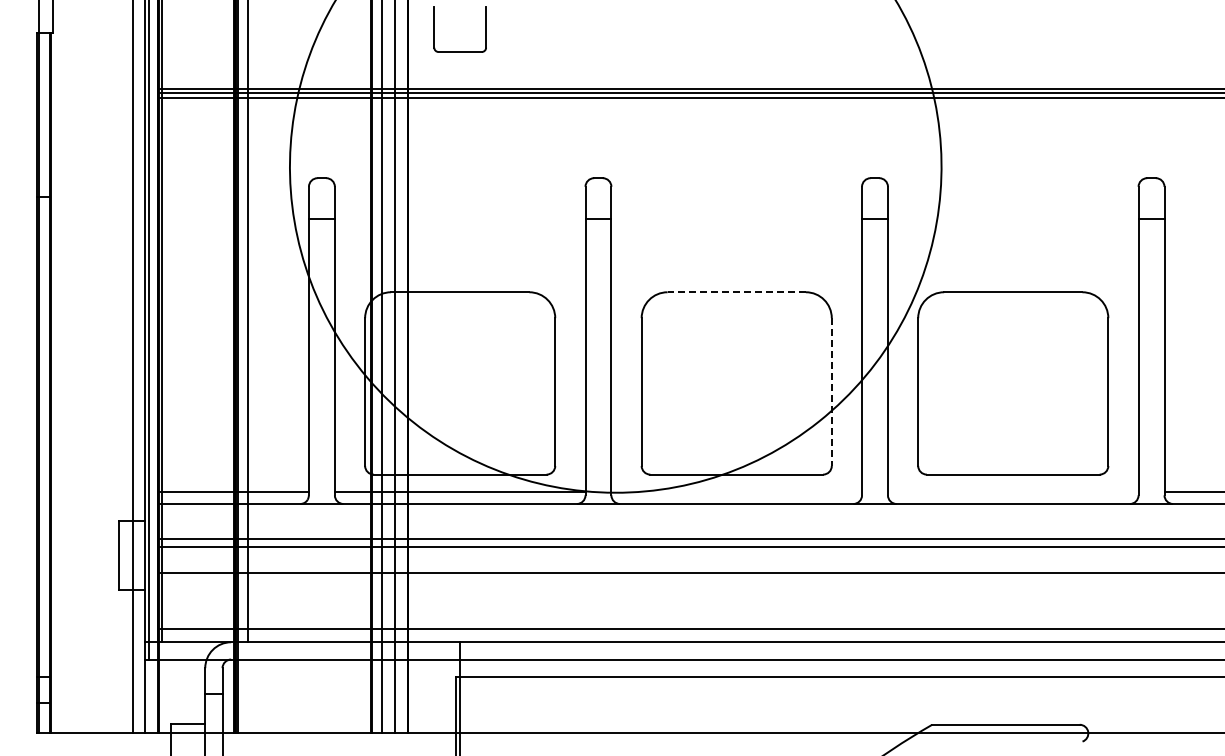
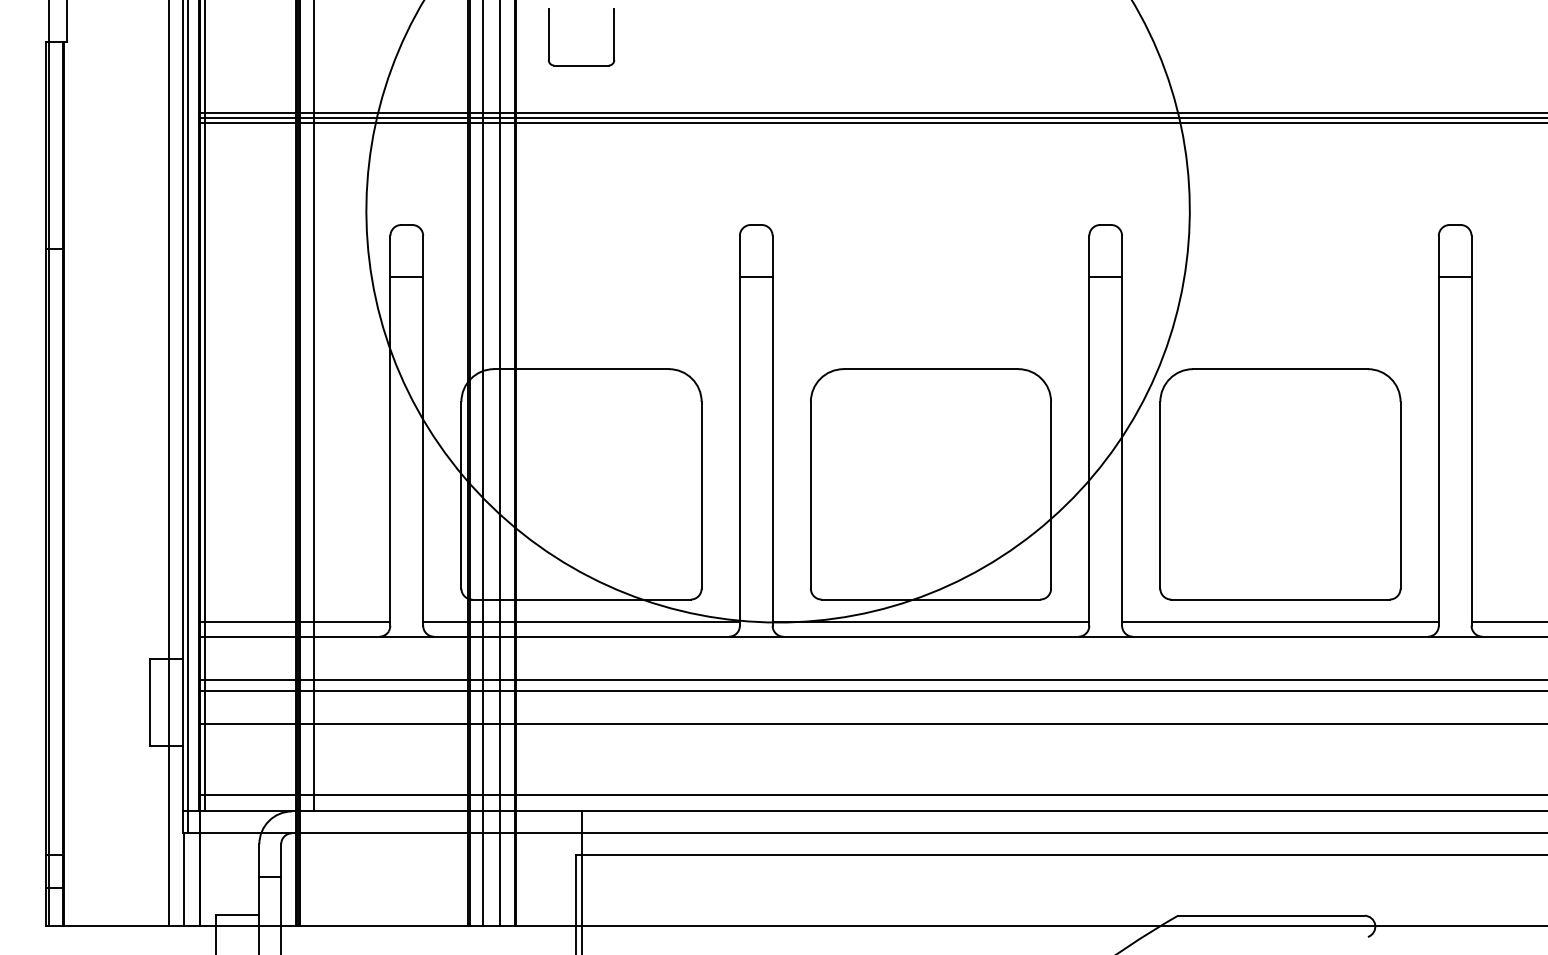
line: (736, 292) -> (930, 369), dashed -> solid
line: (831, 392) -> (1050, 495), dashed -> solid
line: (736, 492) -> (930, 622), added
line: (1012, 492) -> (1279, 622), added

